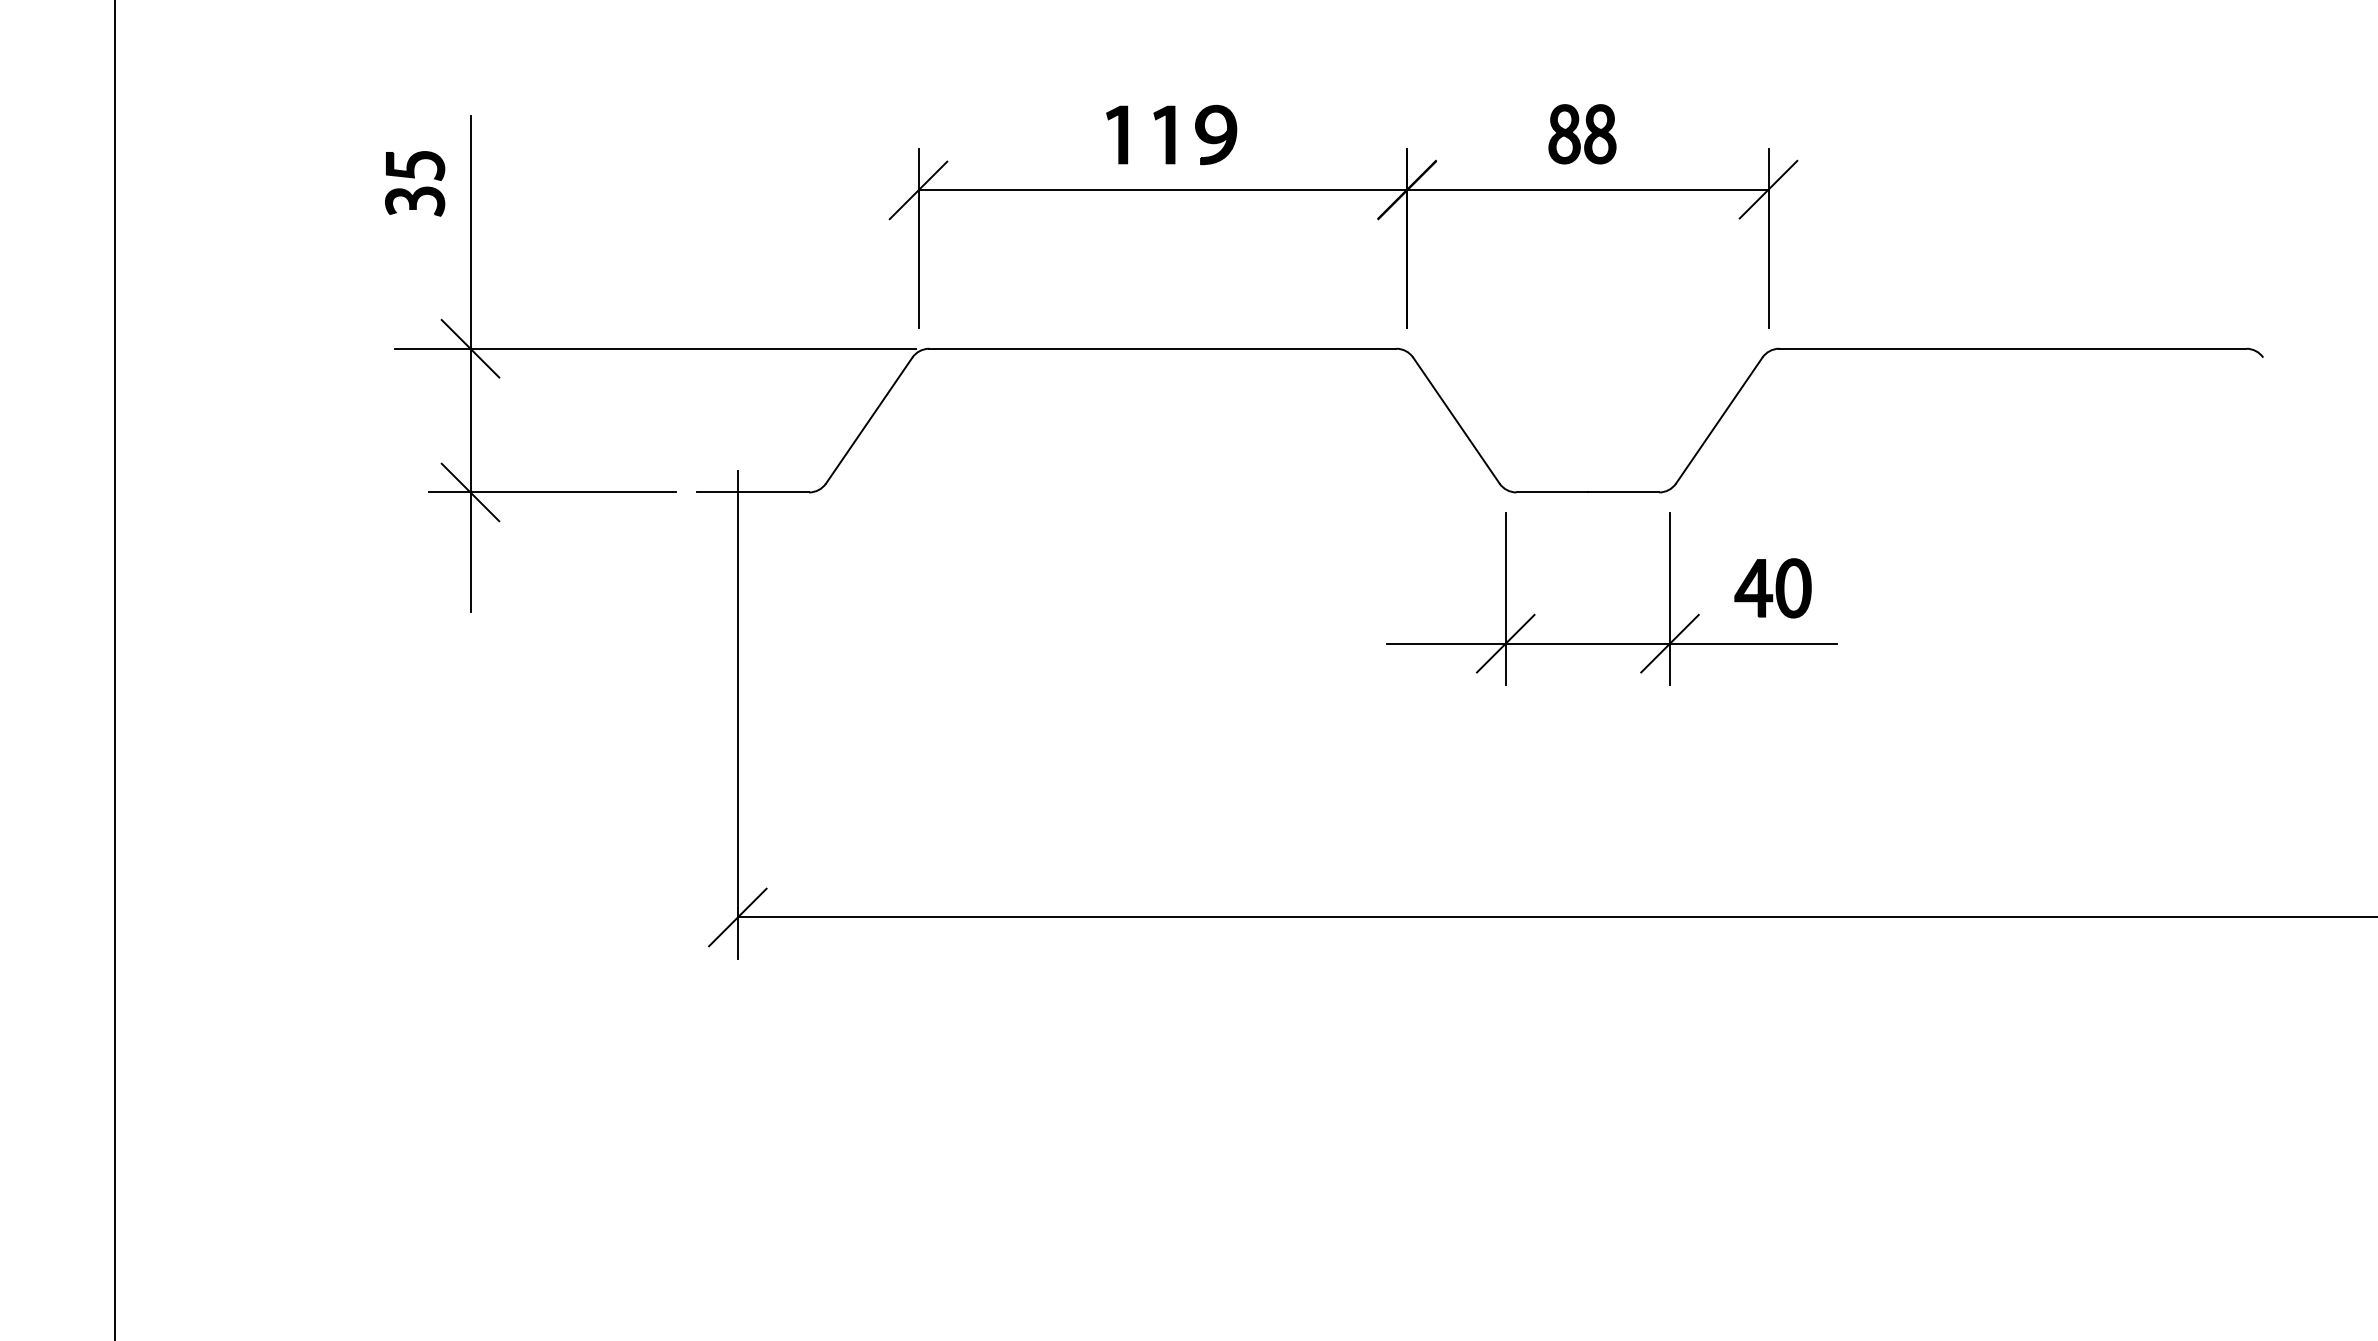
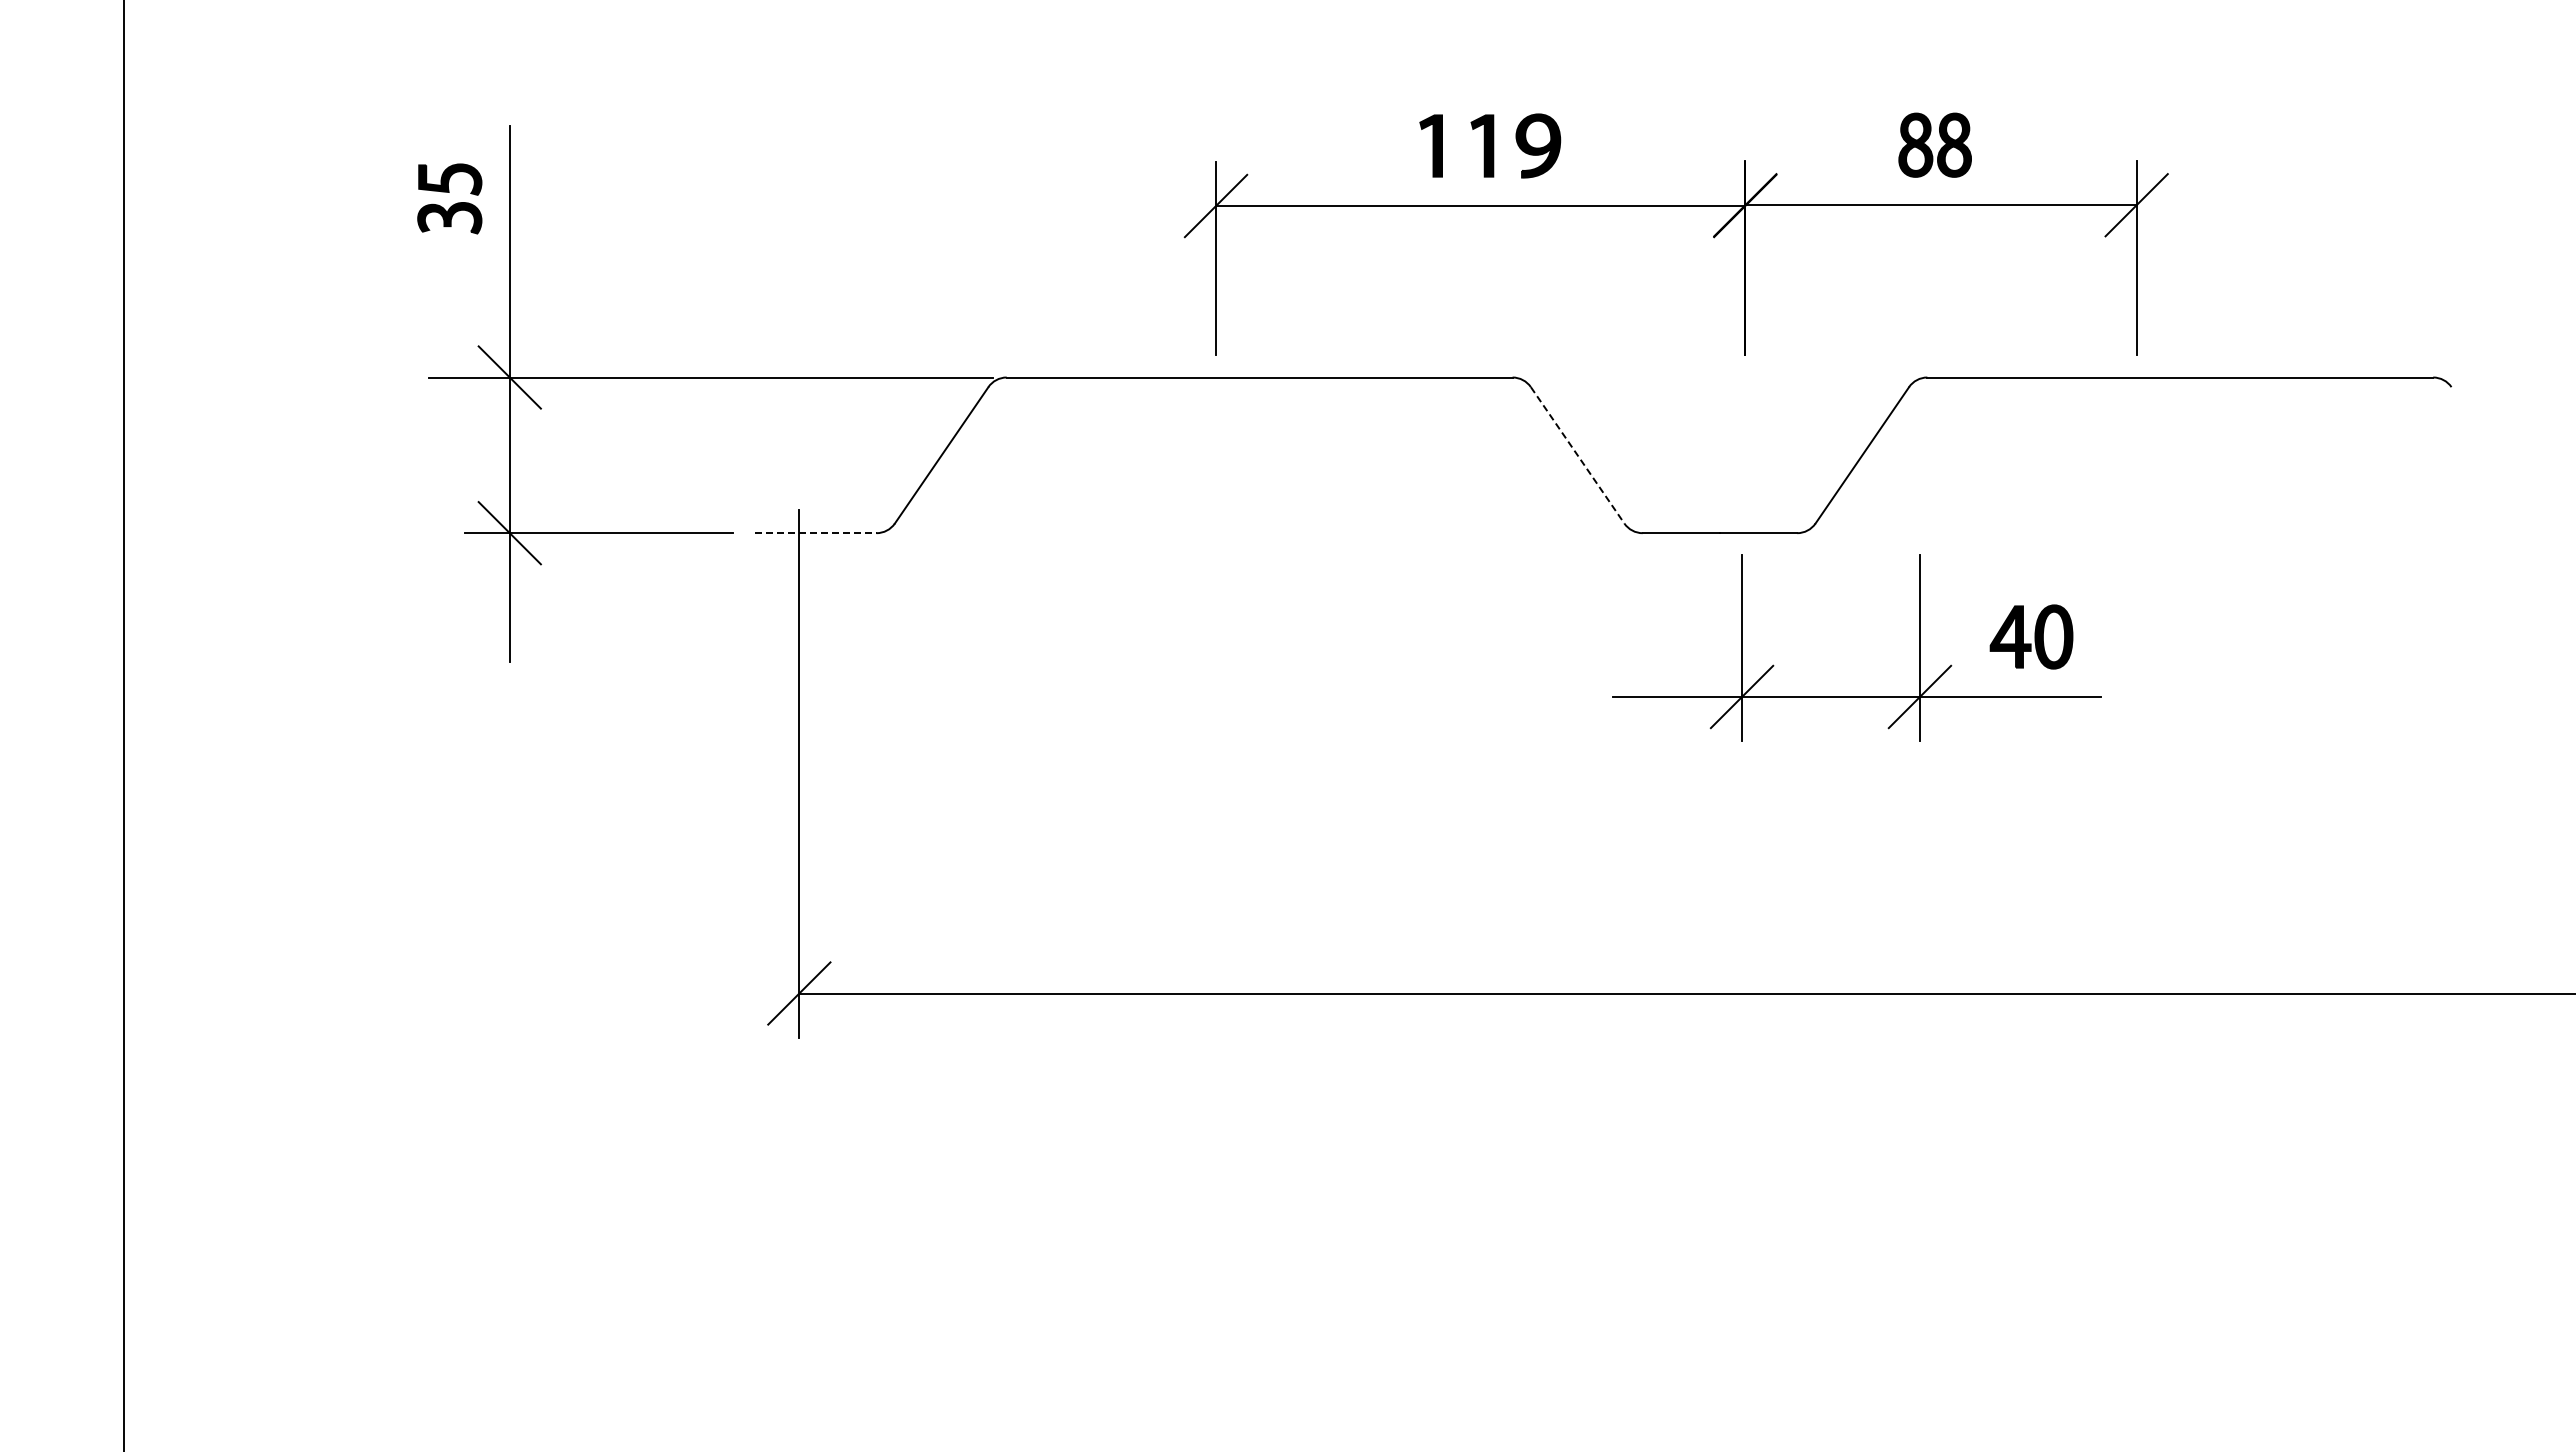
part: (1342, 190) -> (1675, 206), moved
line: (1456, 420) -> (1577, 455), solid -> dashed
line: (752, 492) -> (815, 533), solid -> dashed
part: (1611, 643) -> (1856, 696), moved

